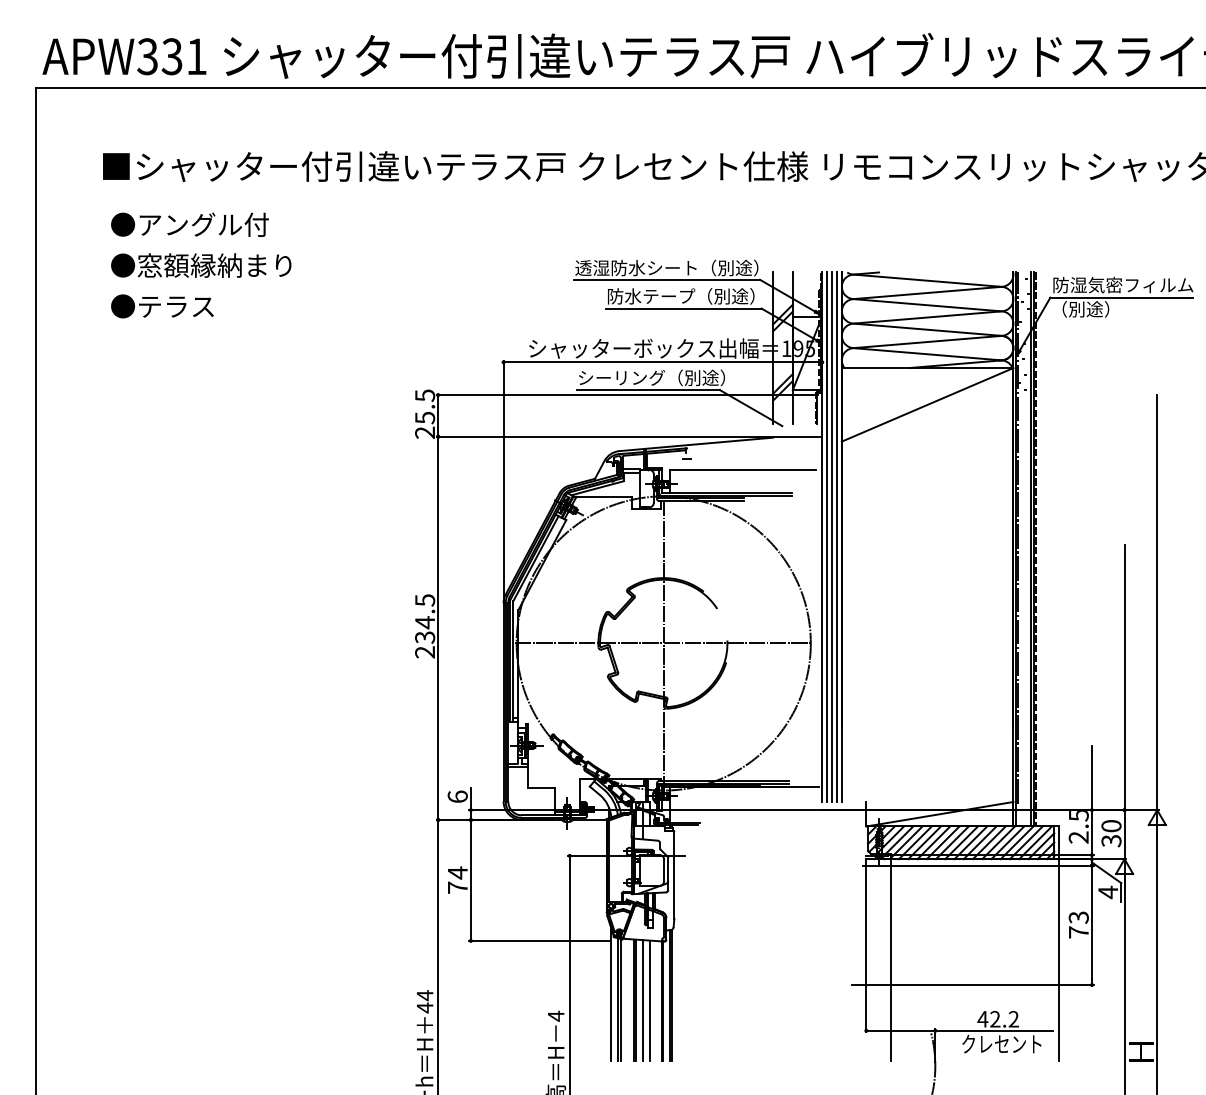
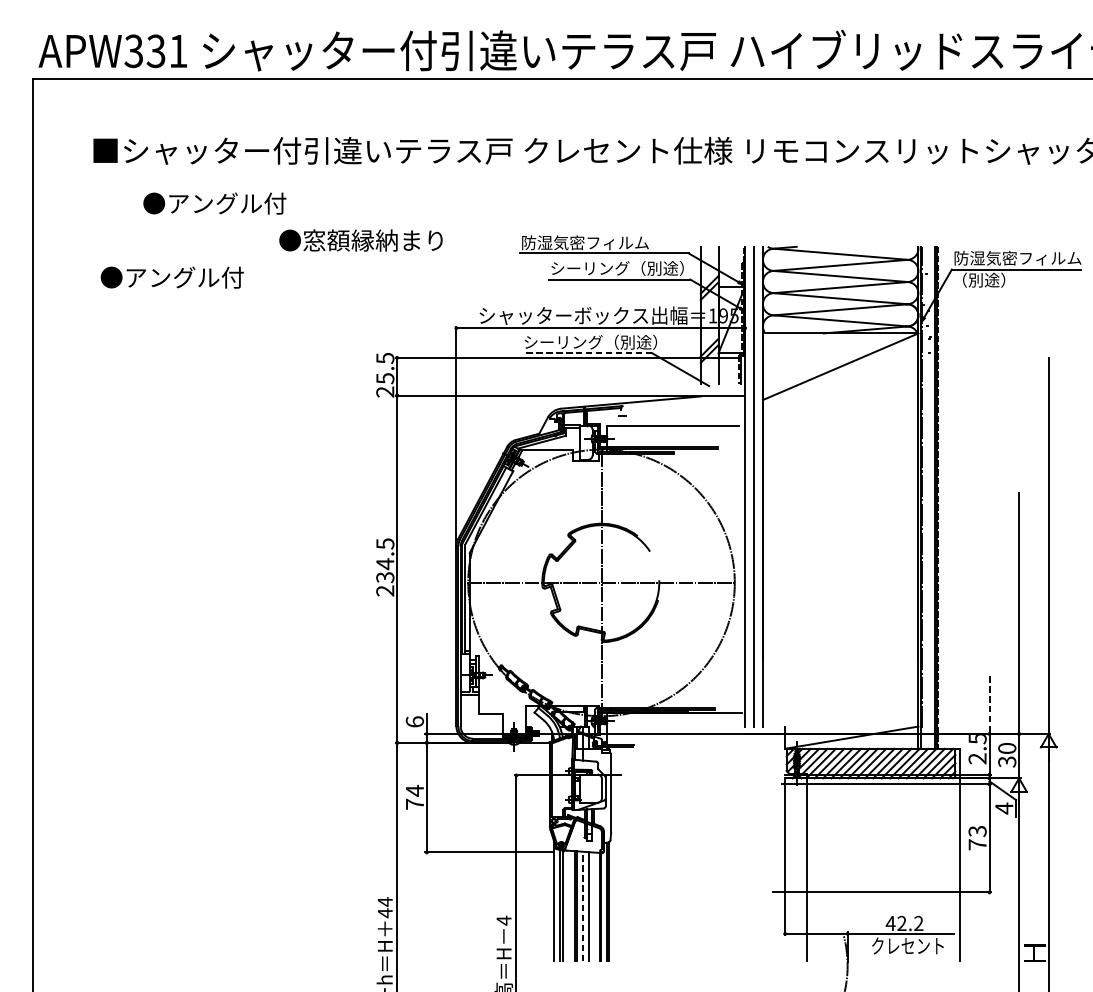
text: (189, 224) -> (214, 203), moved
text: (201, 265) -> (361, 240), moved
text: (666, 267) -> (604, 242), 透湿防水シート（別途） -> 防湿気密フィルム
text: (651, 296) -> (590, 268), 防水テープ（別途） -> シーリング（別途）
text: (203, 306) -> (184, 277), ●テラス -> ●アングル付
line: (648, 389) -> (587, 352), solid -> dashed
line: (827, 536) -> (749, 486), removed
line: (836, 536) -> (758, 486), removed
line: (1091, 778) -> (989, 705), solid -> dashed
line: (642, 1000) -> (582, 906), solid -> dashed

